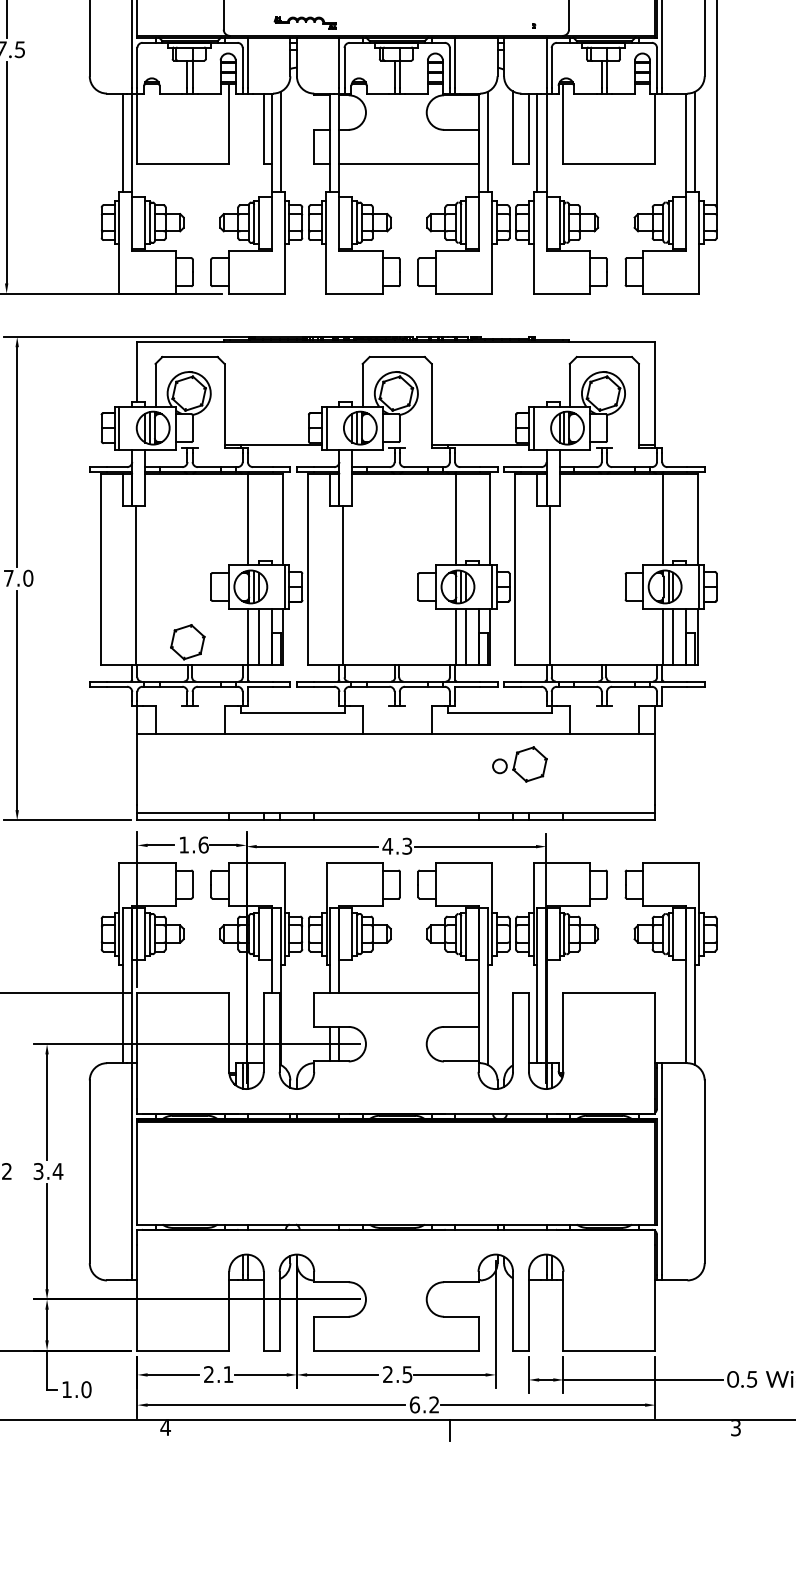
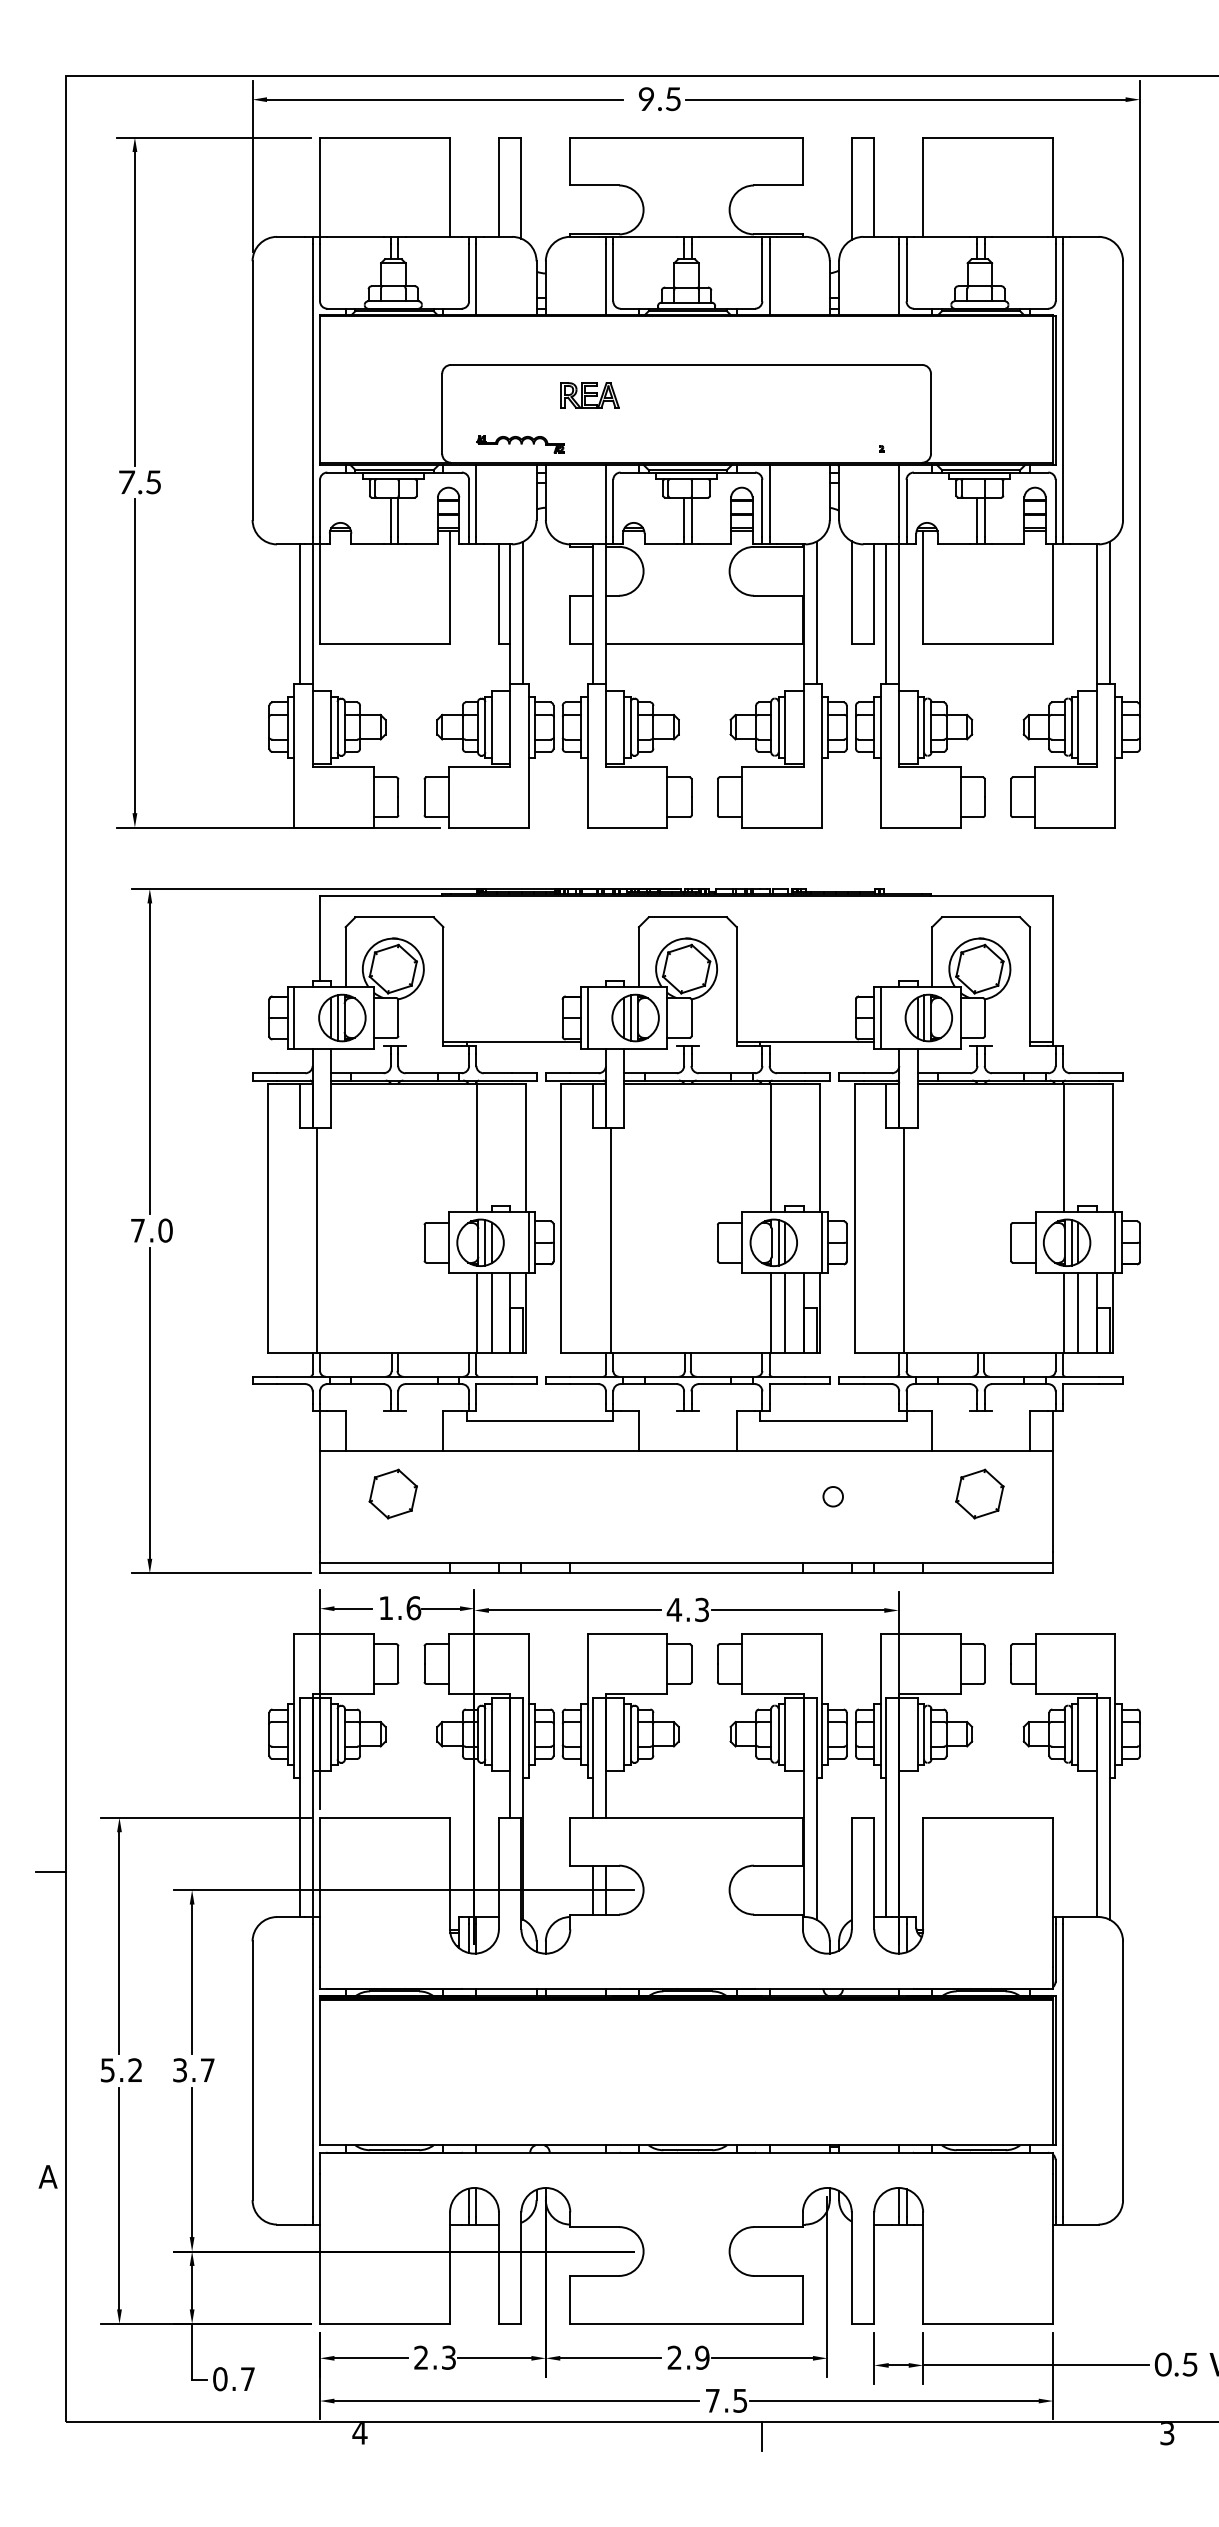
part: (305, 23) -> (520, 444), moved
part: (187, 641) -> (392, 1493), moved
part: (529, 764) -> (979, 1493), moved
text: (57, 1170) -> (207, 2069), 3.4 -> 3.7
text: (228, 1374) -> (448, 2357), 2.1 -> 2.3
text: (407, 1374) -> (702, 2357), 2.5 -> 2.9
text: (77, 1389) -> (234, 2379), 1.0 -> 0.7
text: (424, 1404) -> (726, 2400), 6.2 -> 7.5

